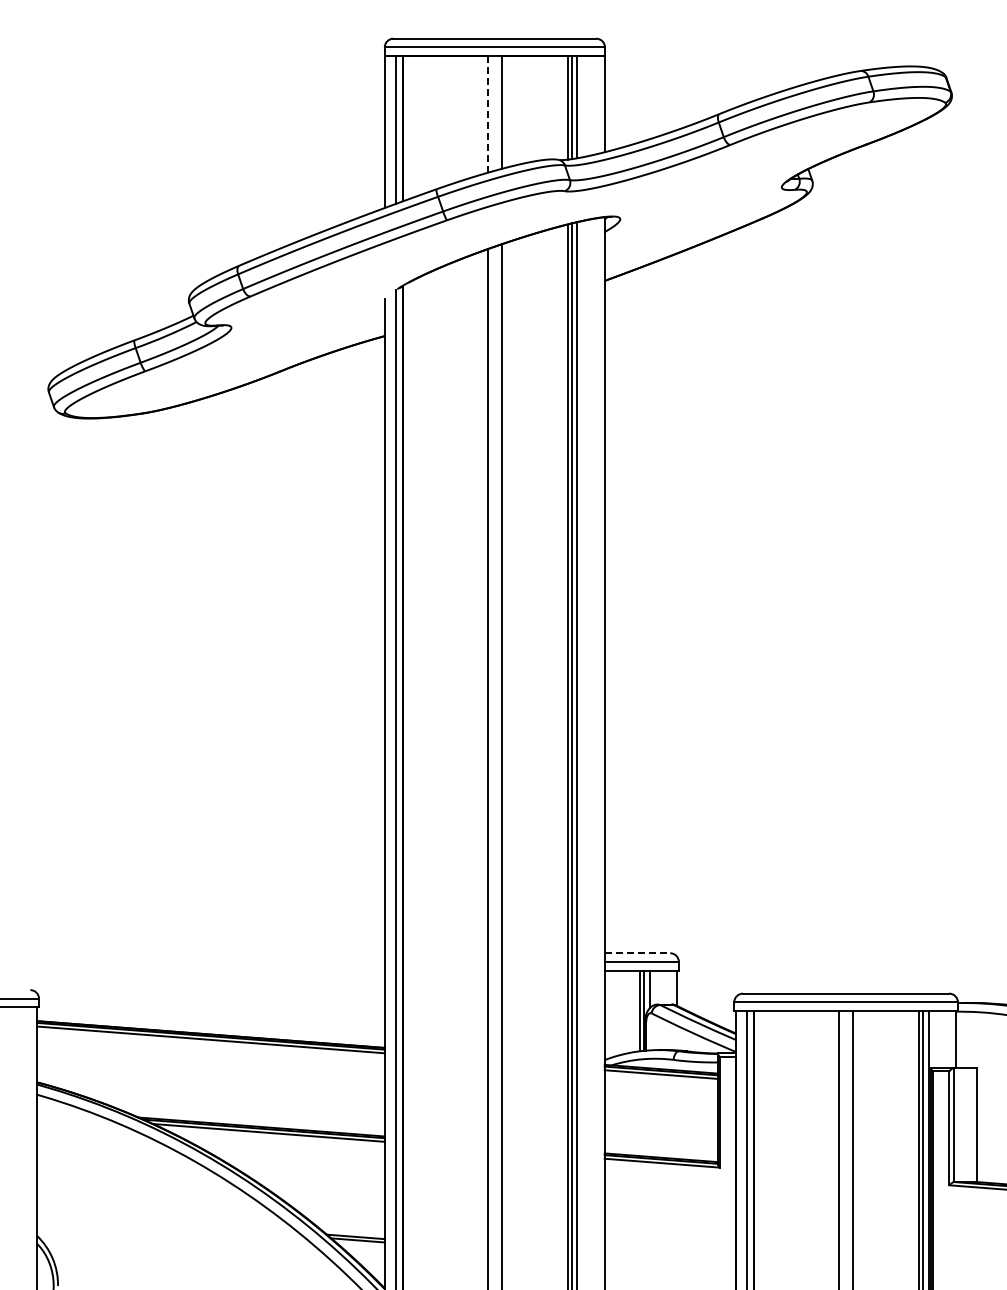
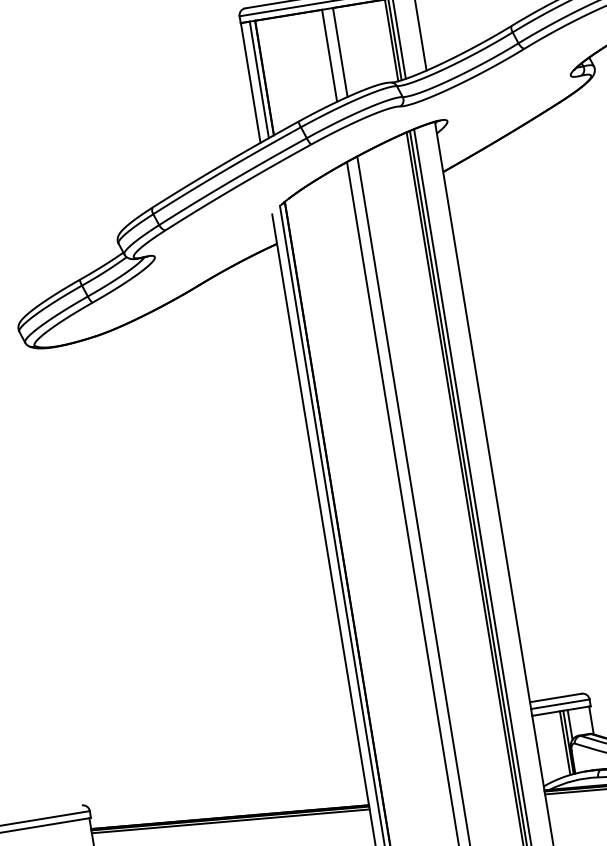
line: (487, 113) -> (329, 55), dashed -> solid
line: (637, 953) -> (555, 698), dashed -> solid

